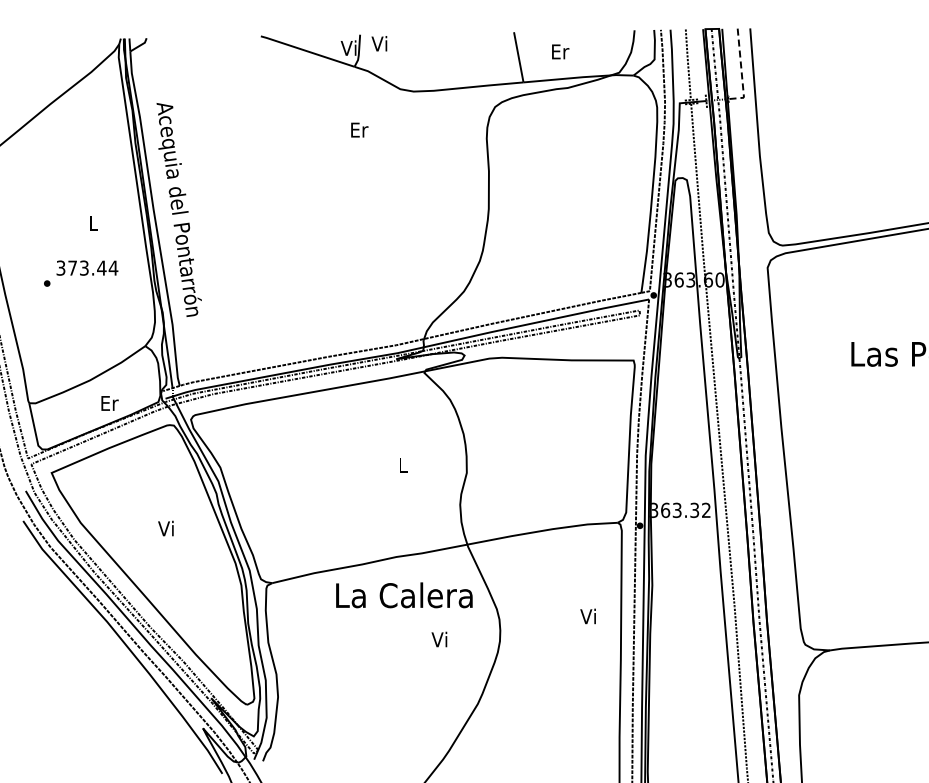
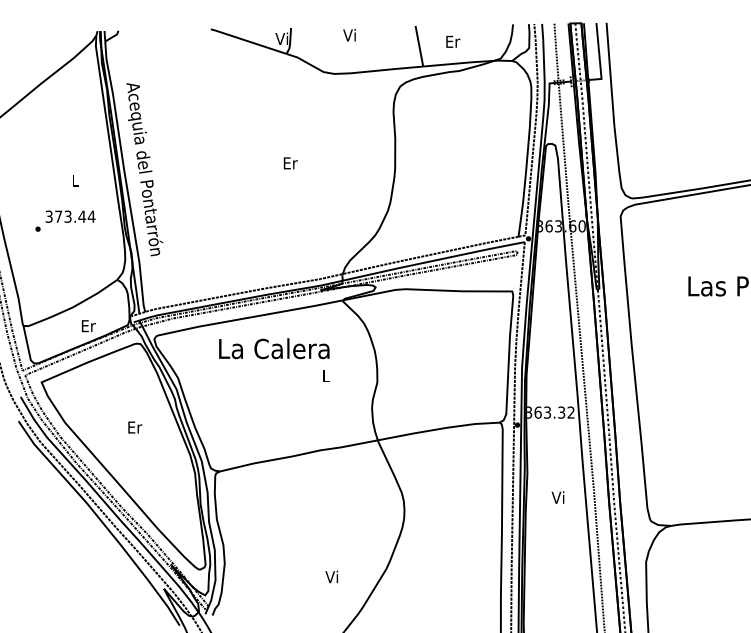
text: (379, 43) -> (349, 35), moved
line: (741, 72) -> (599, 58), dashed -> solid
text: (359, 129) -> (290, 162), moved
text: (167, 528) -> (135, 427), Vi -> Er
text: (404, 595) -> (274, 348), moved
text: (587, 616) -> (557, 497), moved
text: (439, 639) -> (331, 576), moved

